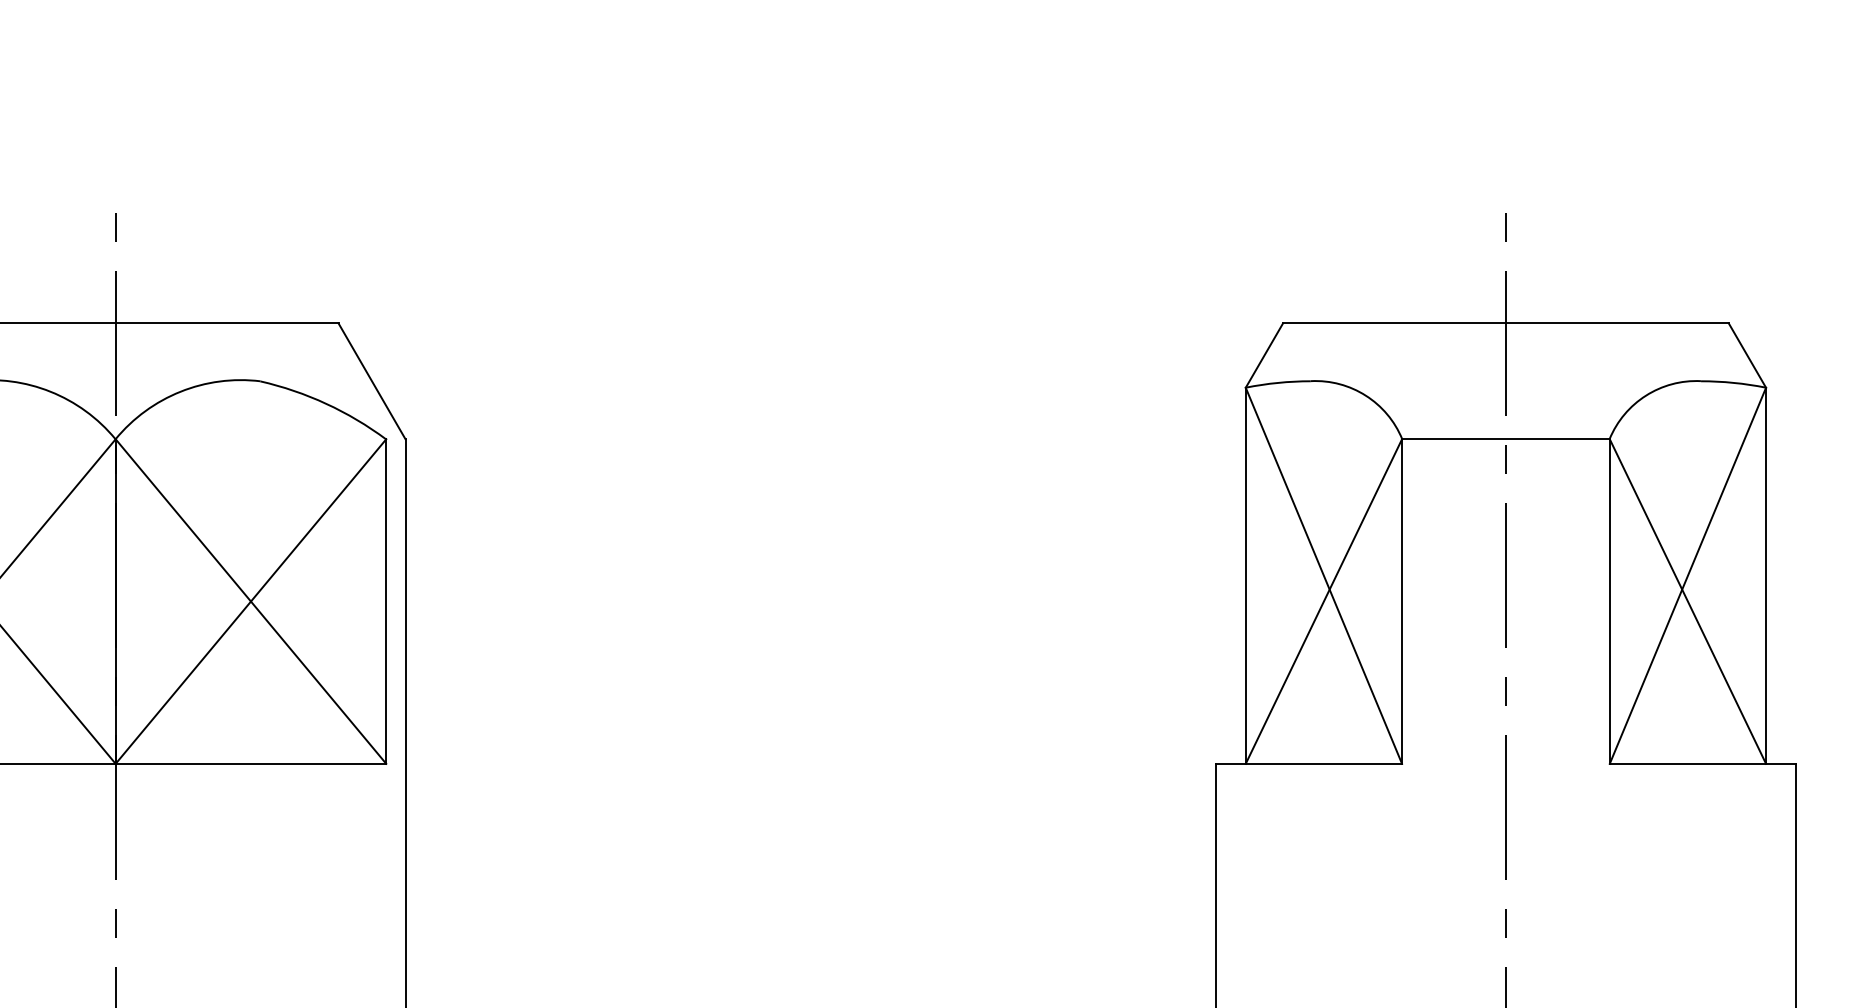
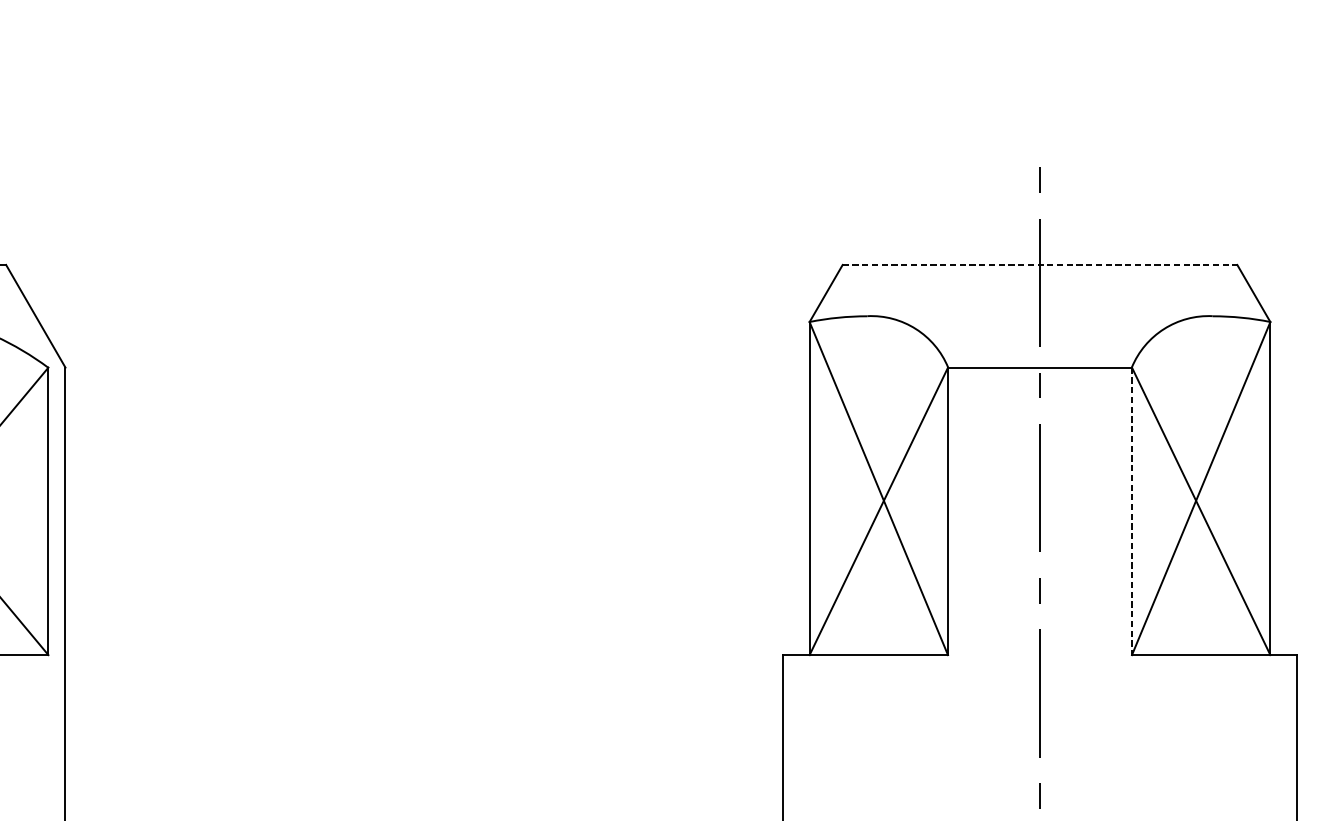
line: (1505, 323) -> (1039, 265), solid -> dashed
line: (1609, 602) -> (1131, 512), solid -> dashed

